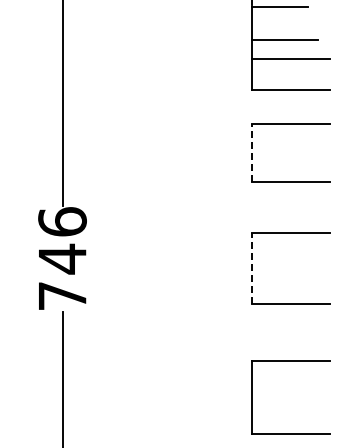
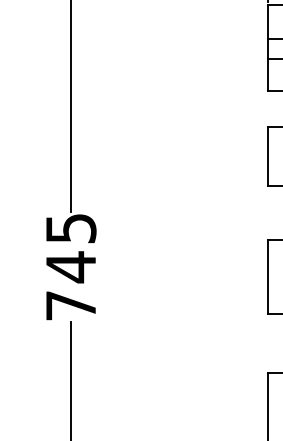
line: (251, 152) -> (268, 156), dashed -> solid
text: (62, 221) -> (71, 227), 746 -> 745
line: (251, 268) -> (268, 276), dashed -> solid

